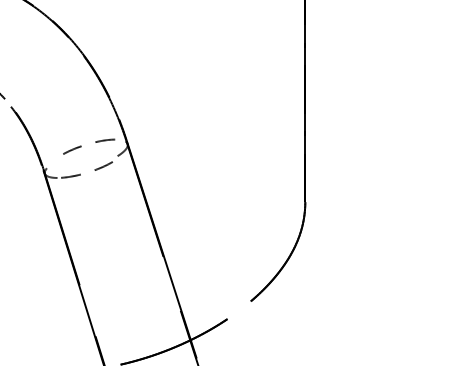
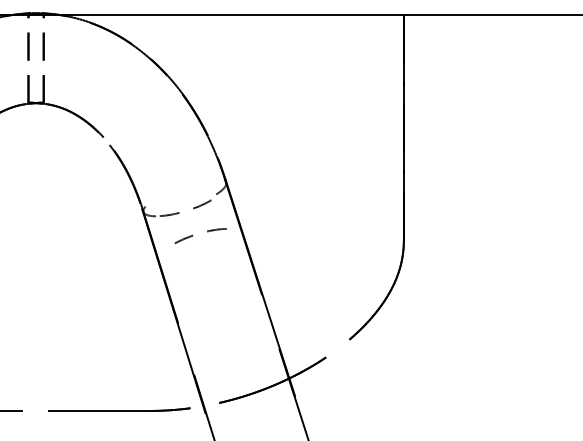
curve: (81, 147) -> (193, 236), moved

